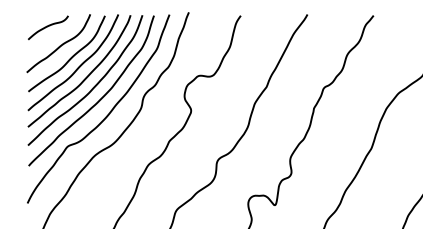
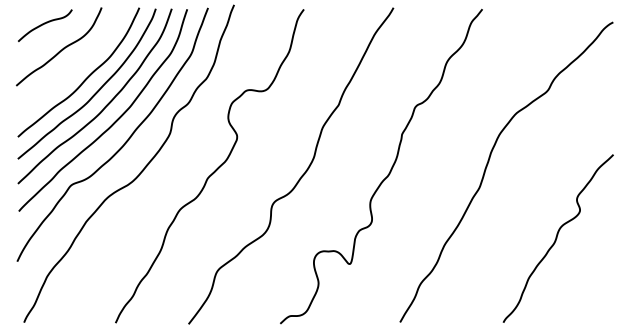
curve: (70, 57) -> (75, 65), removed

